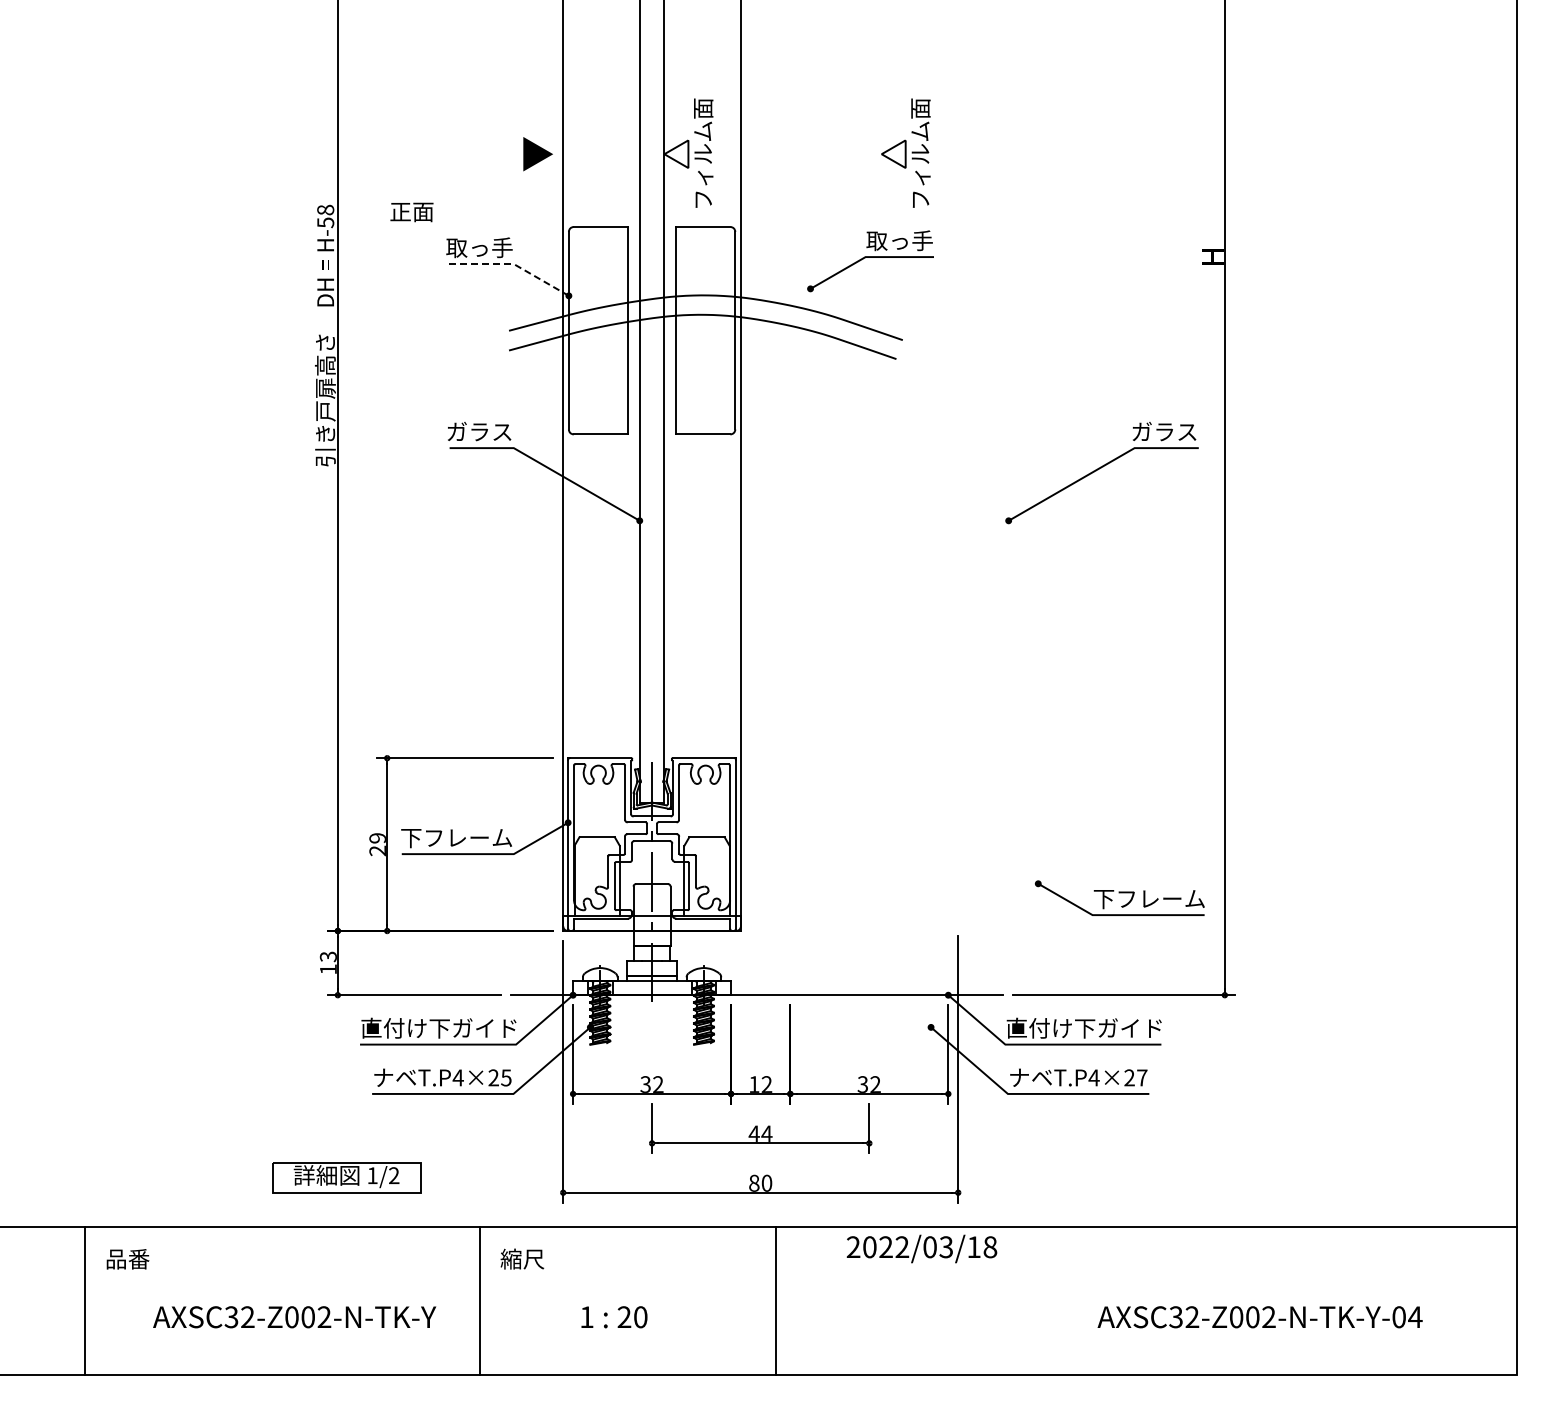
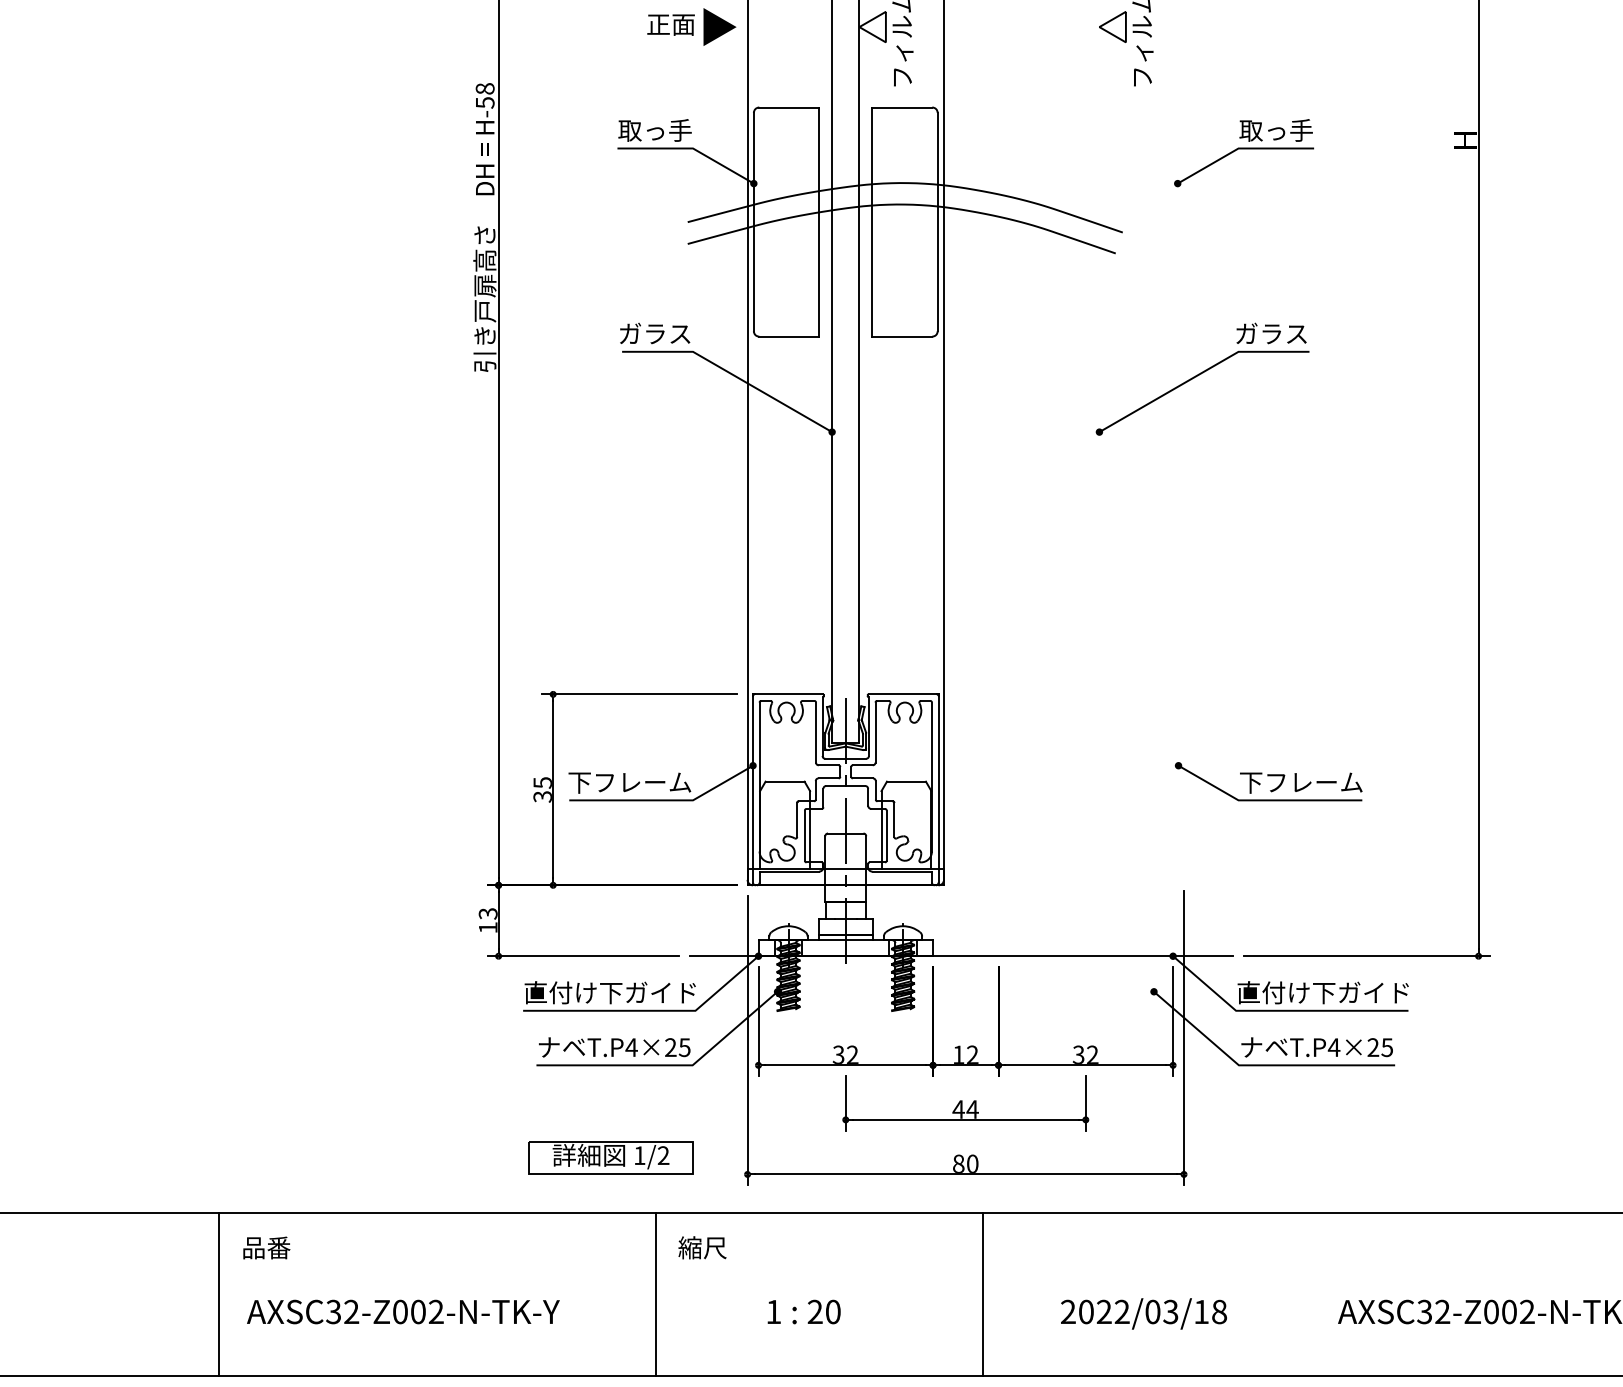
text: (411, 212) -> (670, 25), moved
part: (870, 261) -> (1243, 153), moved
line: (511, 264) -> (690, 148), dashed -> solid
part: (1101, 473) -> (1201, 379), moved
text: (377, 844) -> (542, 789), 29 -> 35
part: (1119, 897) -> (1268, 780), moved
text: (1141, 1077) -> (1386, 1047), T.P4×27 -> T.P4×25
part: (346, 1177) -> (610, 1157), moved
text: (921, 1248) -> (1143, 1313), moved
text: (294, 1317) -> (403, 1312), moved

